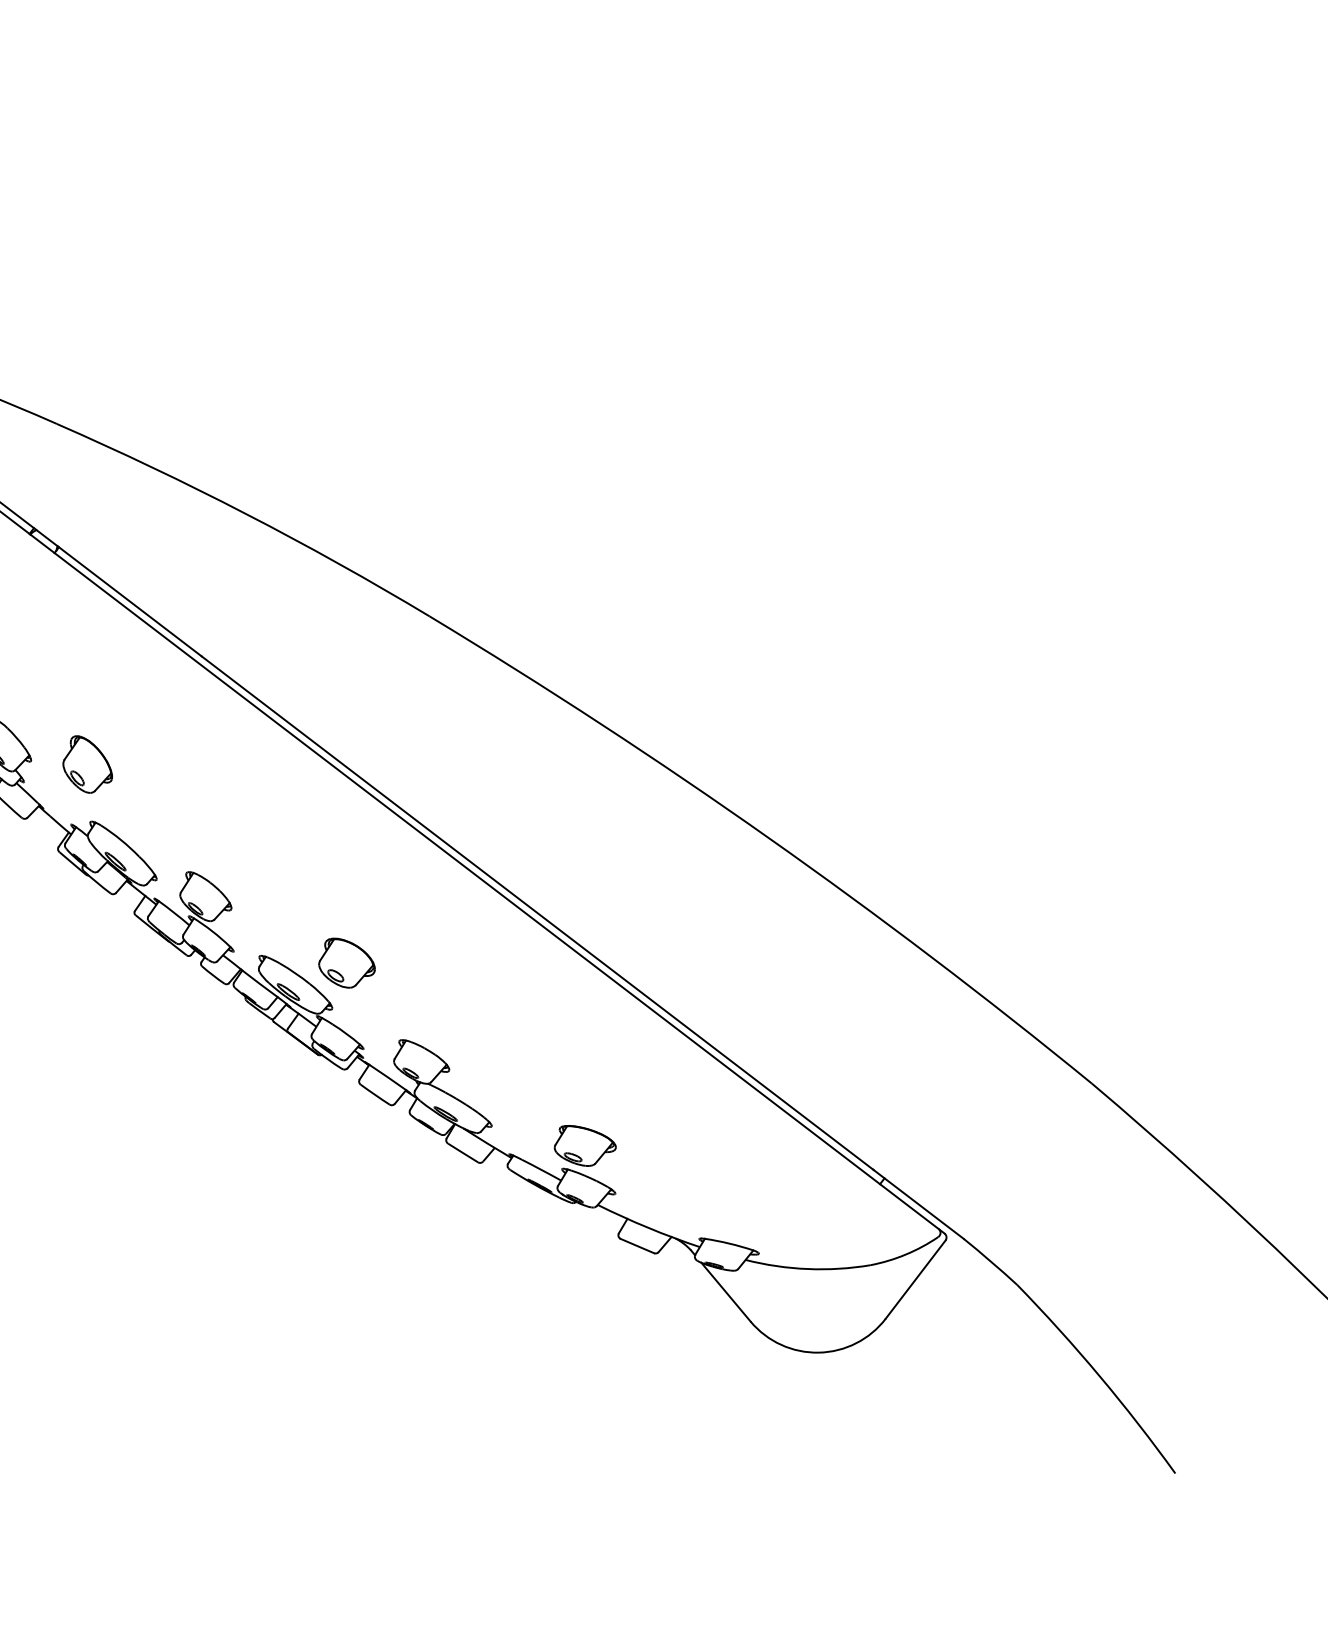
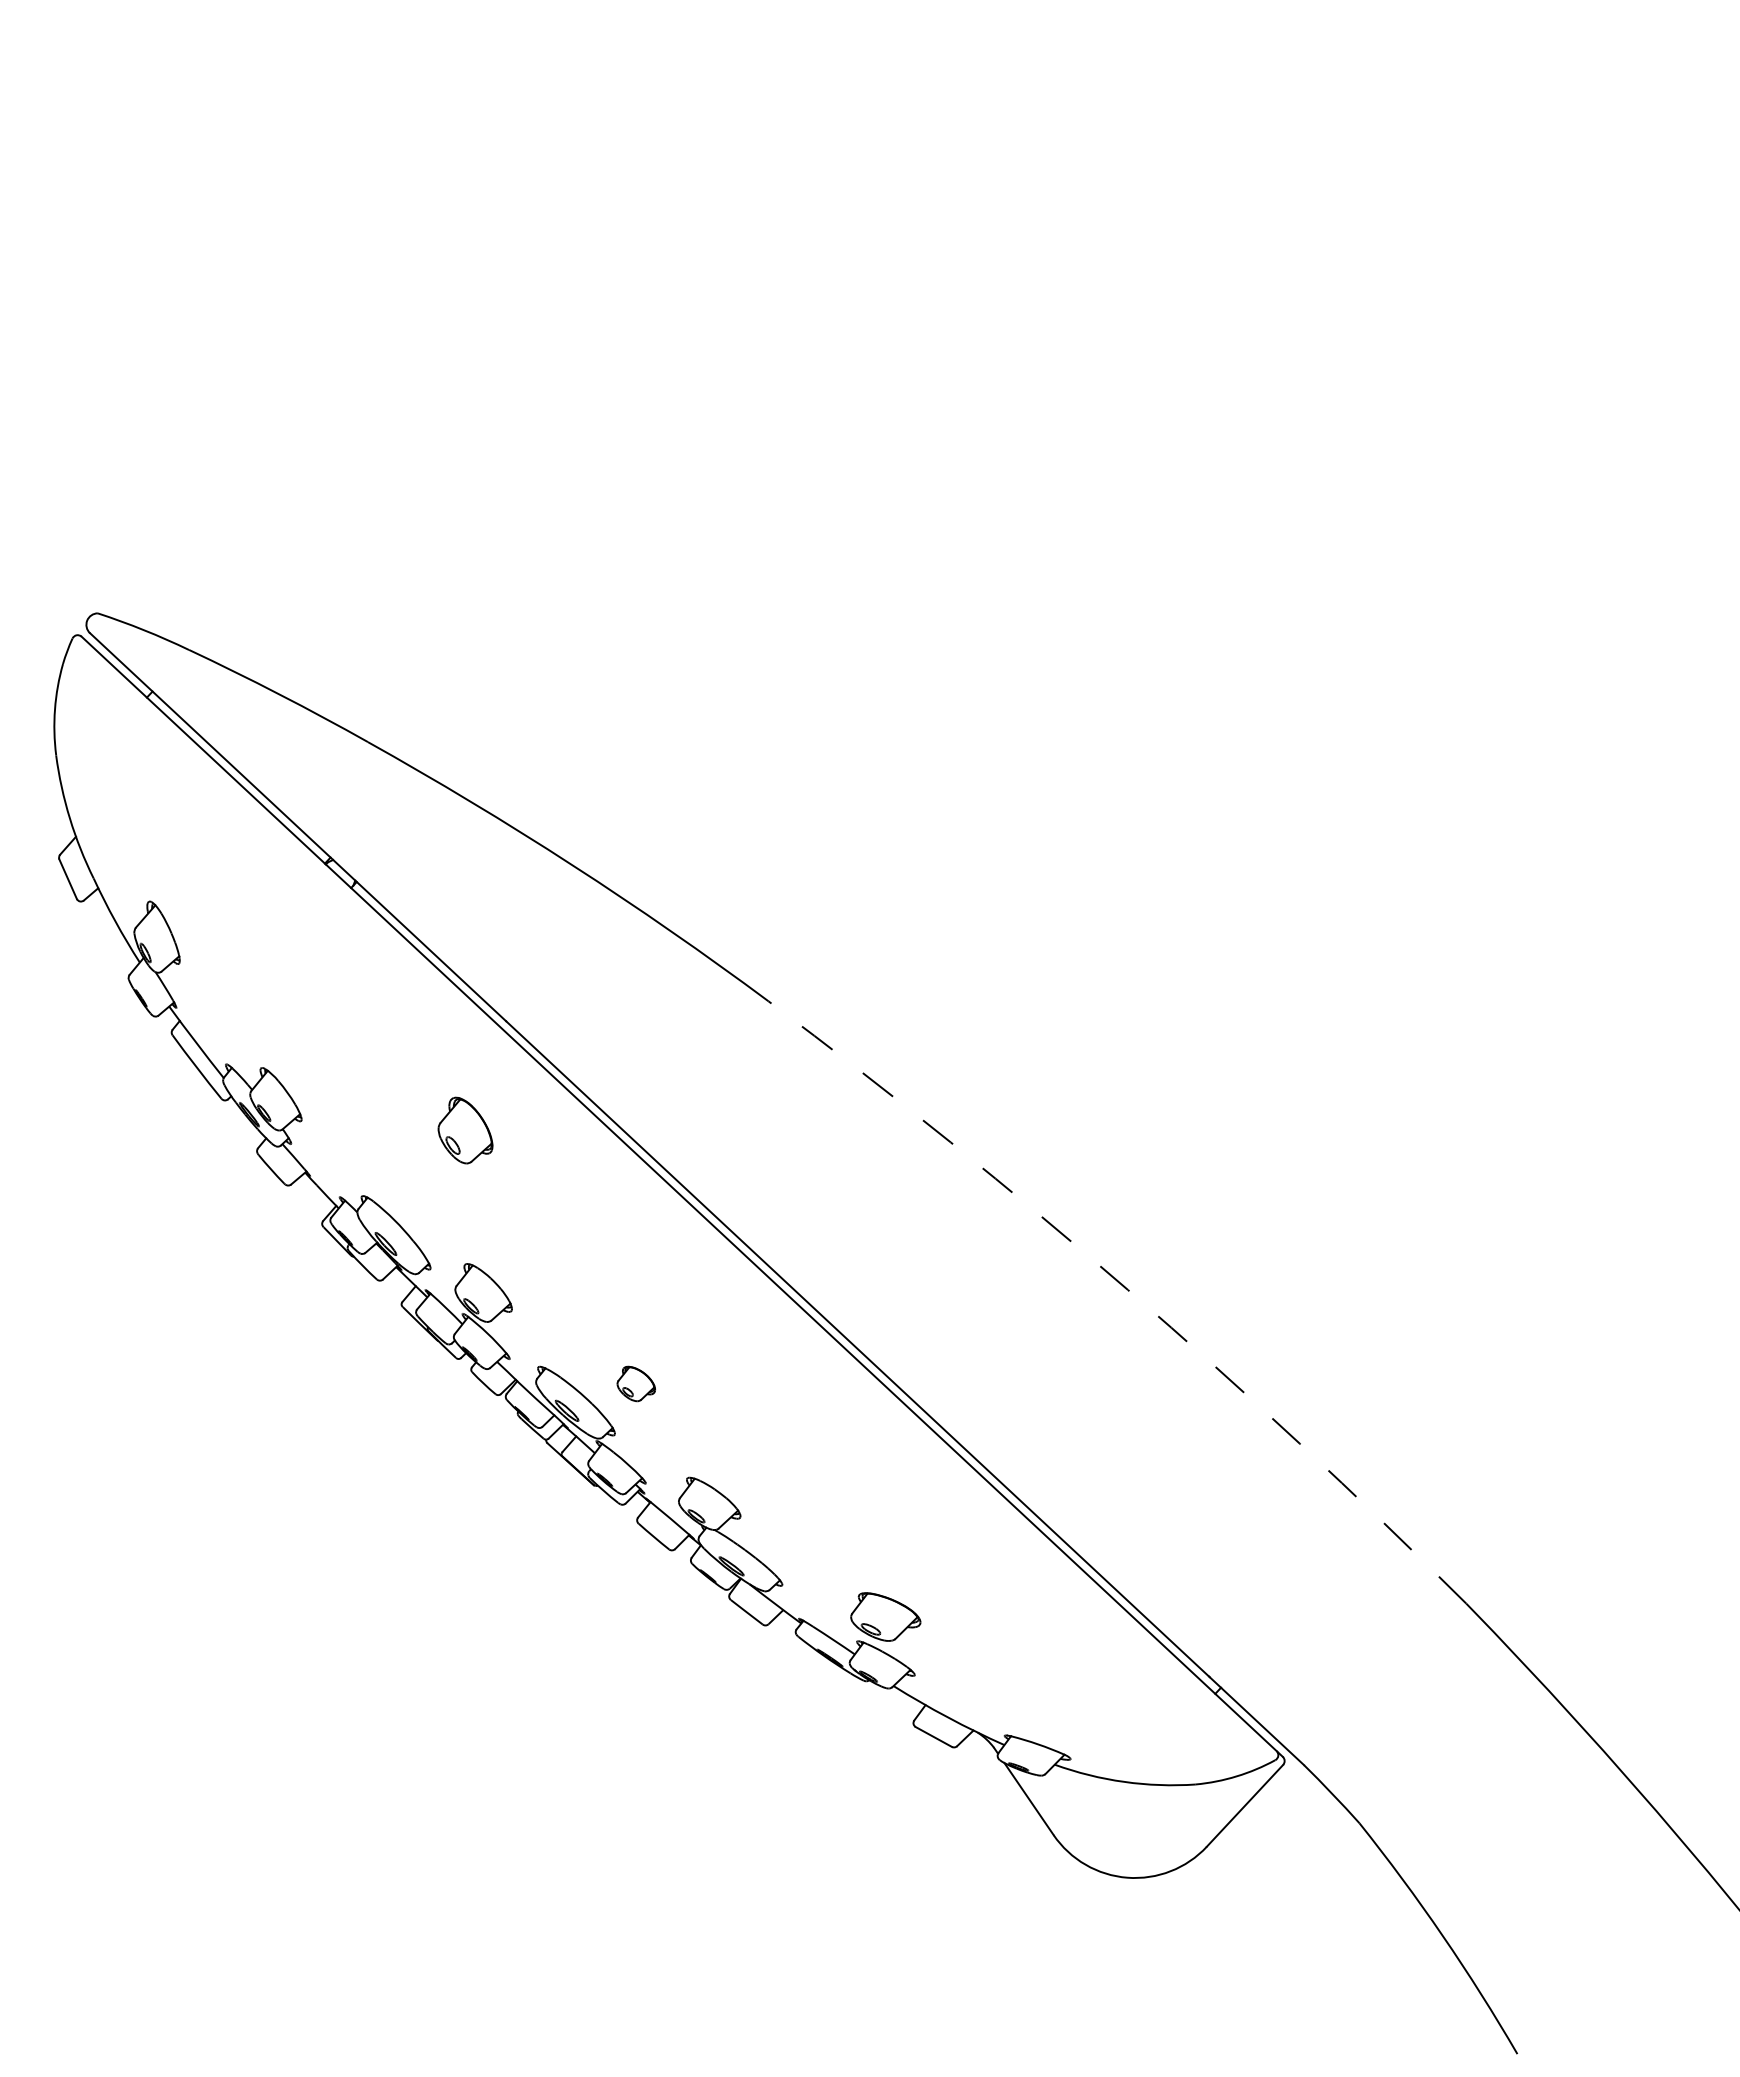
part: (87, 764) -> (465, 1130), moved
arc: (769, 837) -> (1128, 1289), solid -> dashed
part: (346, 962) -> (636, 1383), size x0.6

